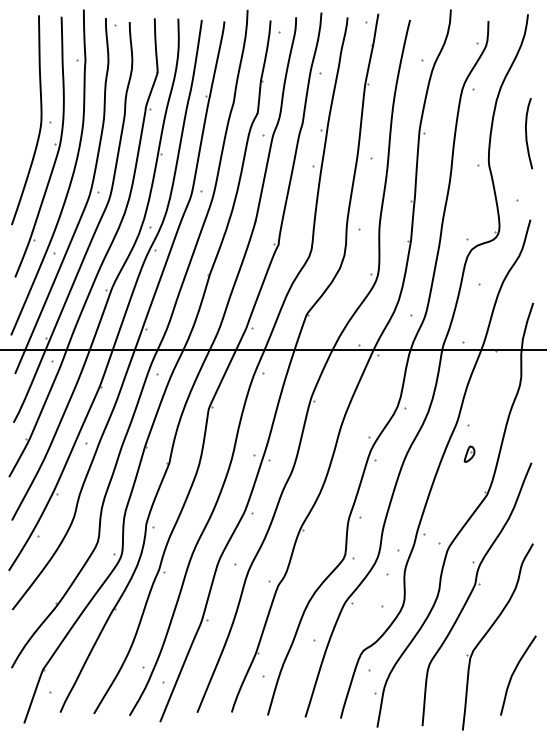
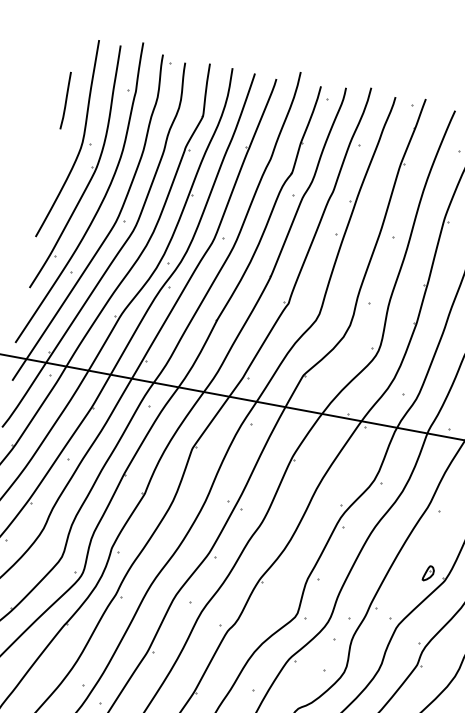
line: (16, 82) -> (65, 100), added
part: (469, 453) -> (428, 572), moved

